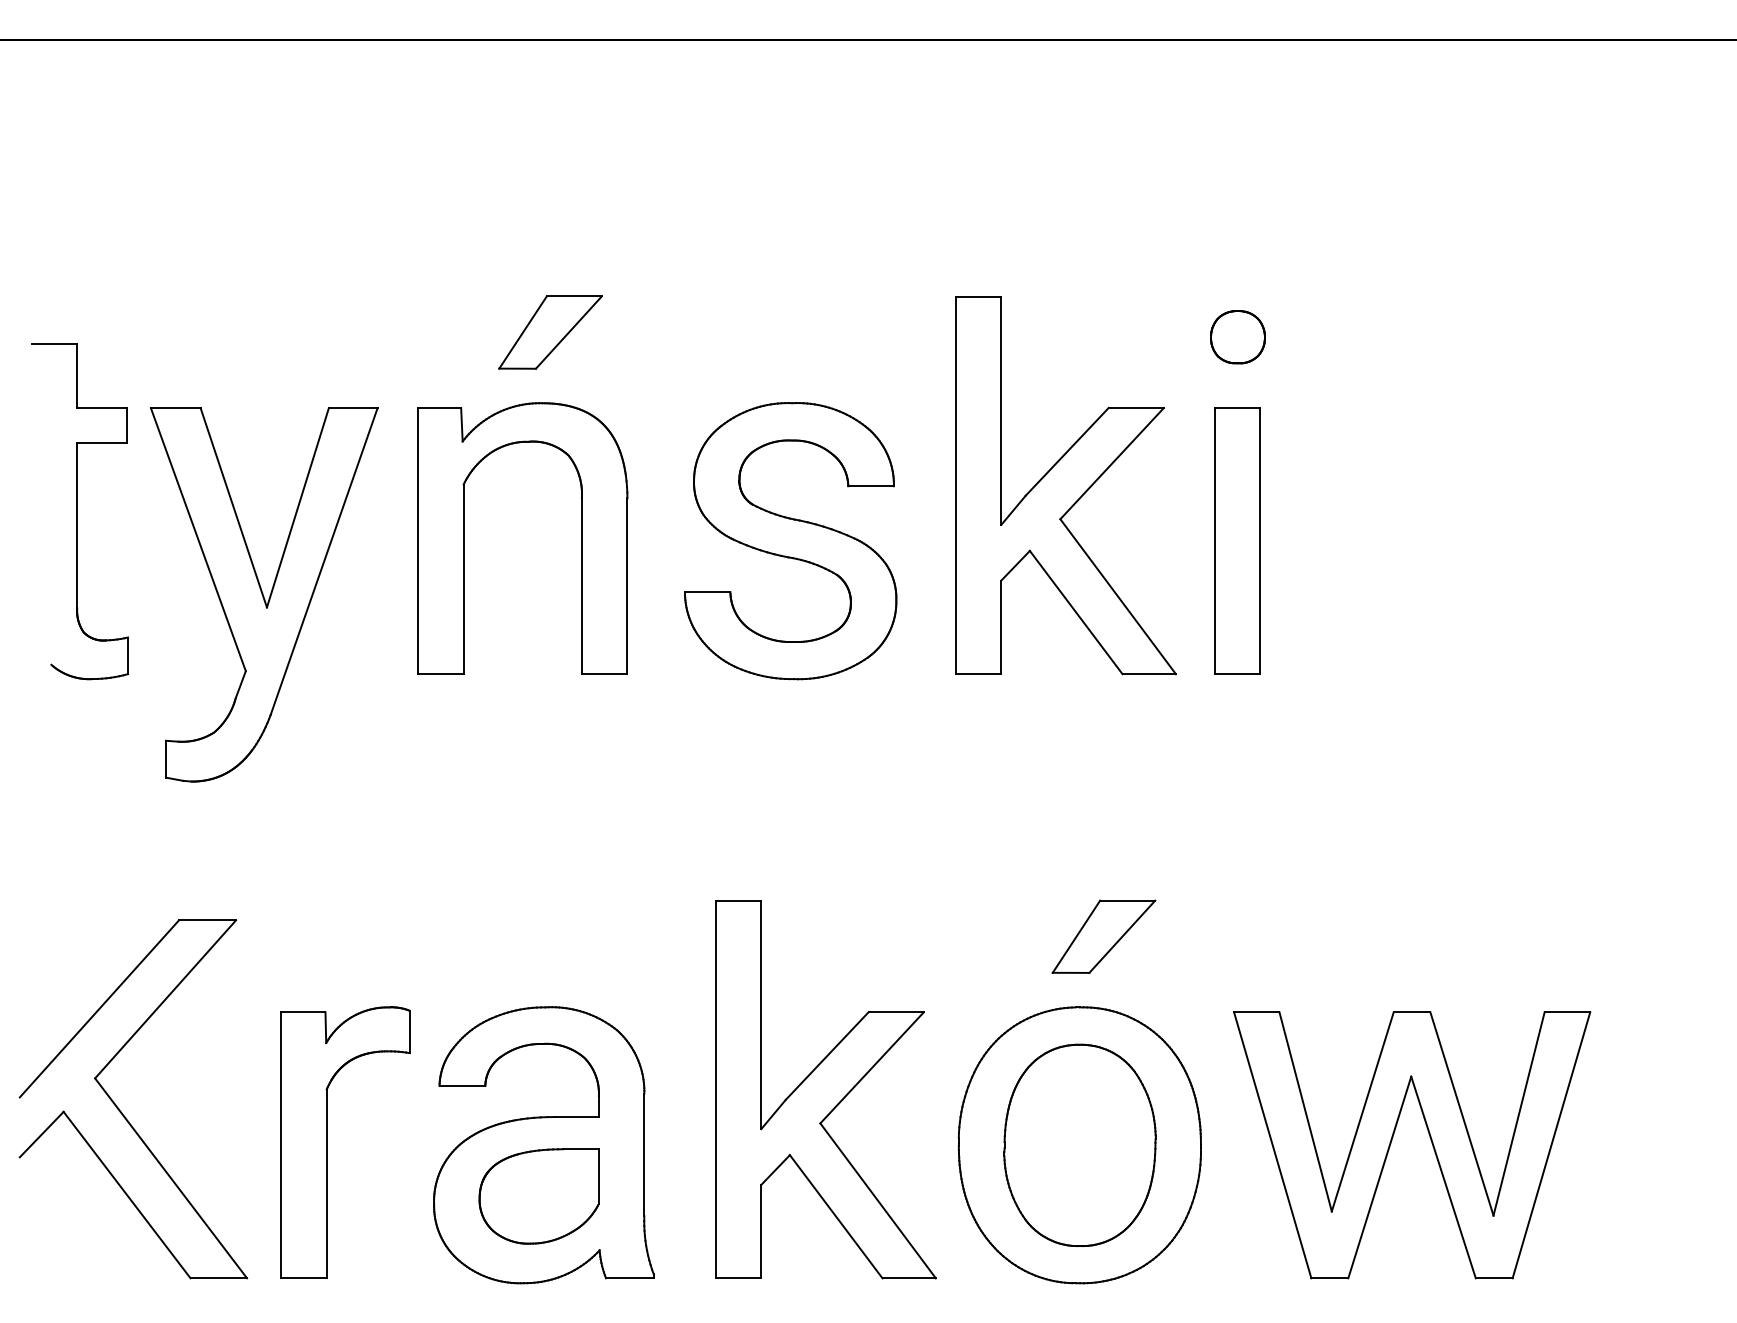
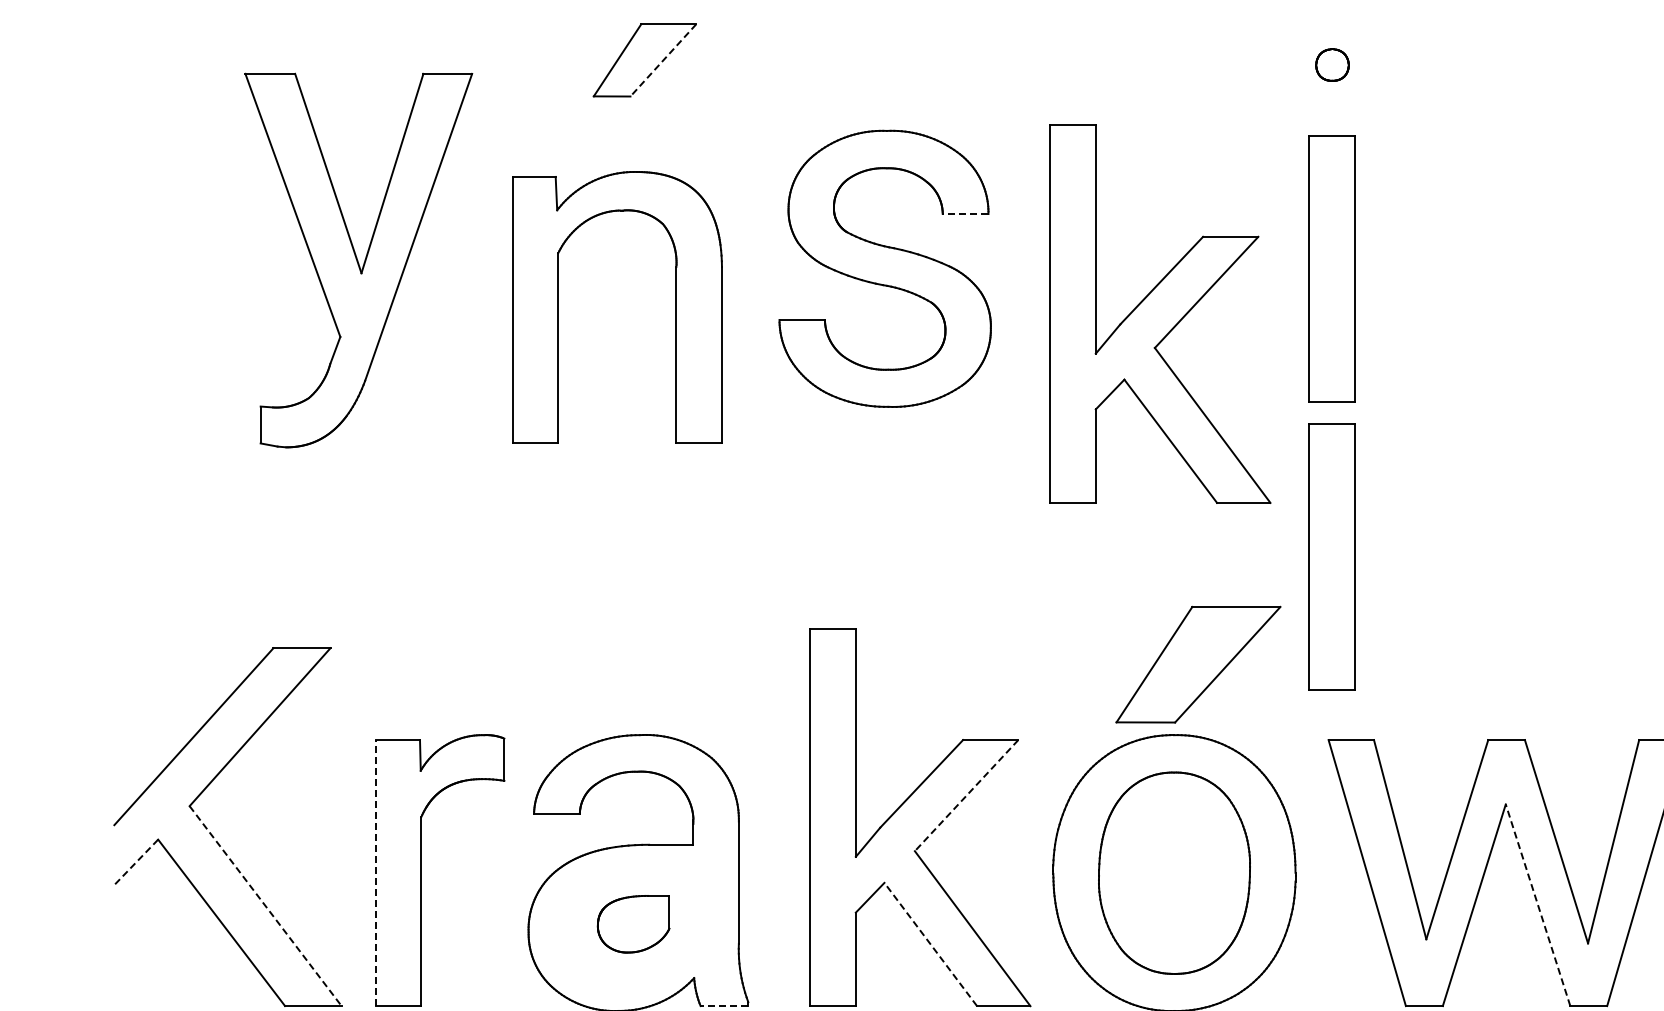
line: (568, 332) -> (663, 60), solid -> dashed
part: (1237, 337) -> (1332, 65), size x0.6
part: (1065, 485) -> (1160, 314), moved
line: (871, 486) -> (966, 214), solid -> dashed
part: (79, 511) -> (174, 239), removed
part: (464, 538) -> (559, 307), moved
part: (263, 594) -> (358, 260), moved
part: (1237, 828) -> (1332, 556), added
part: (1103, 936) -> (1198, 664), size x1.6
line: (872, 1067) -> (967, 795), solid -> dashed
line: (41, 1134) -> (136, 862), solid -> dashed
line: (281, 1145) -> (376, 873), solid -> dashed
line: (1443, 1177) -> (1538, 905), solid -> dashed
line: (171, 1178) -> (266, 906), solid -> dashed
part: (538, 1196) -> (633, 924), size x0.6
line: (835, 1216) -> (930, 944), solid -> dashed
line: (629, 1278) -> (724, 1006), solid -> dashed

